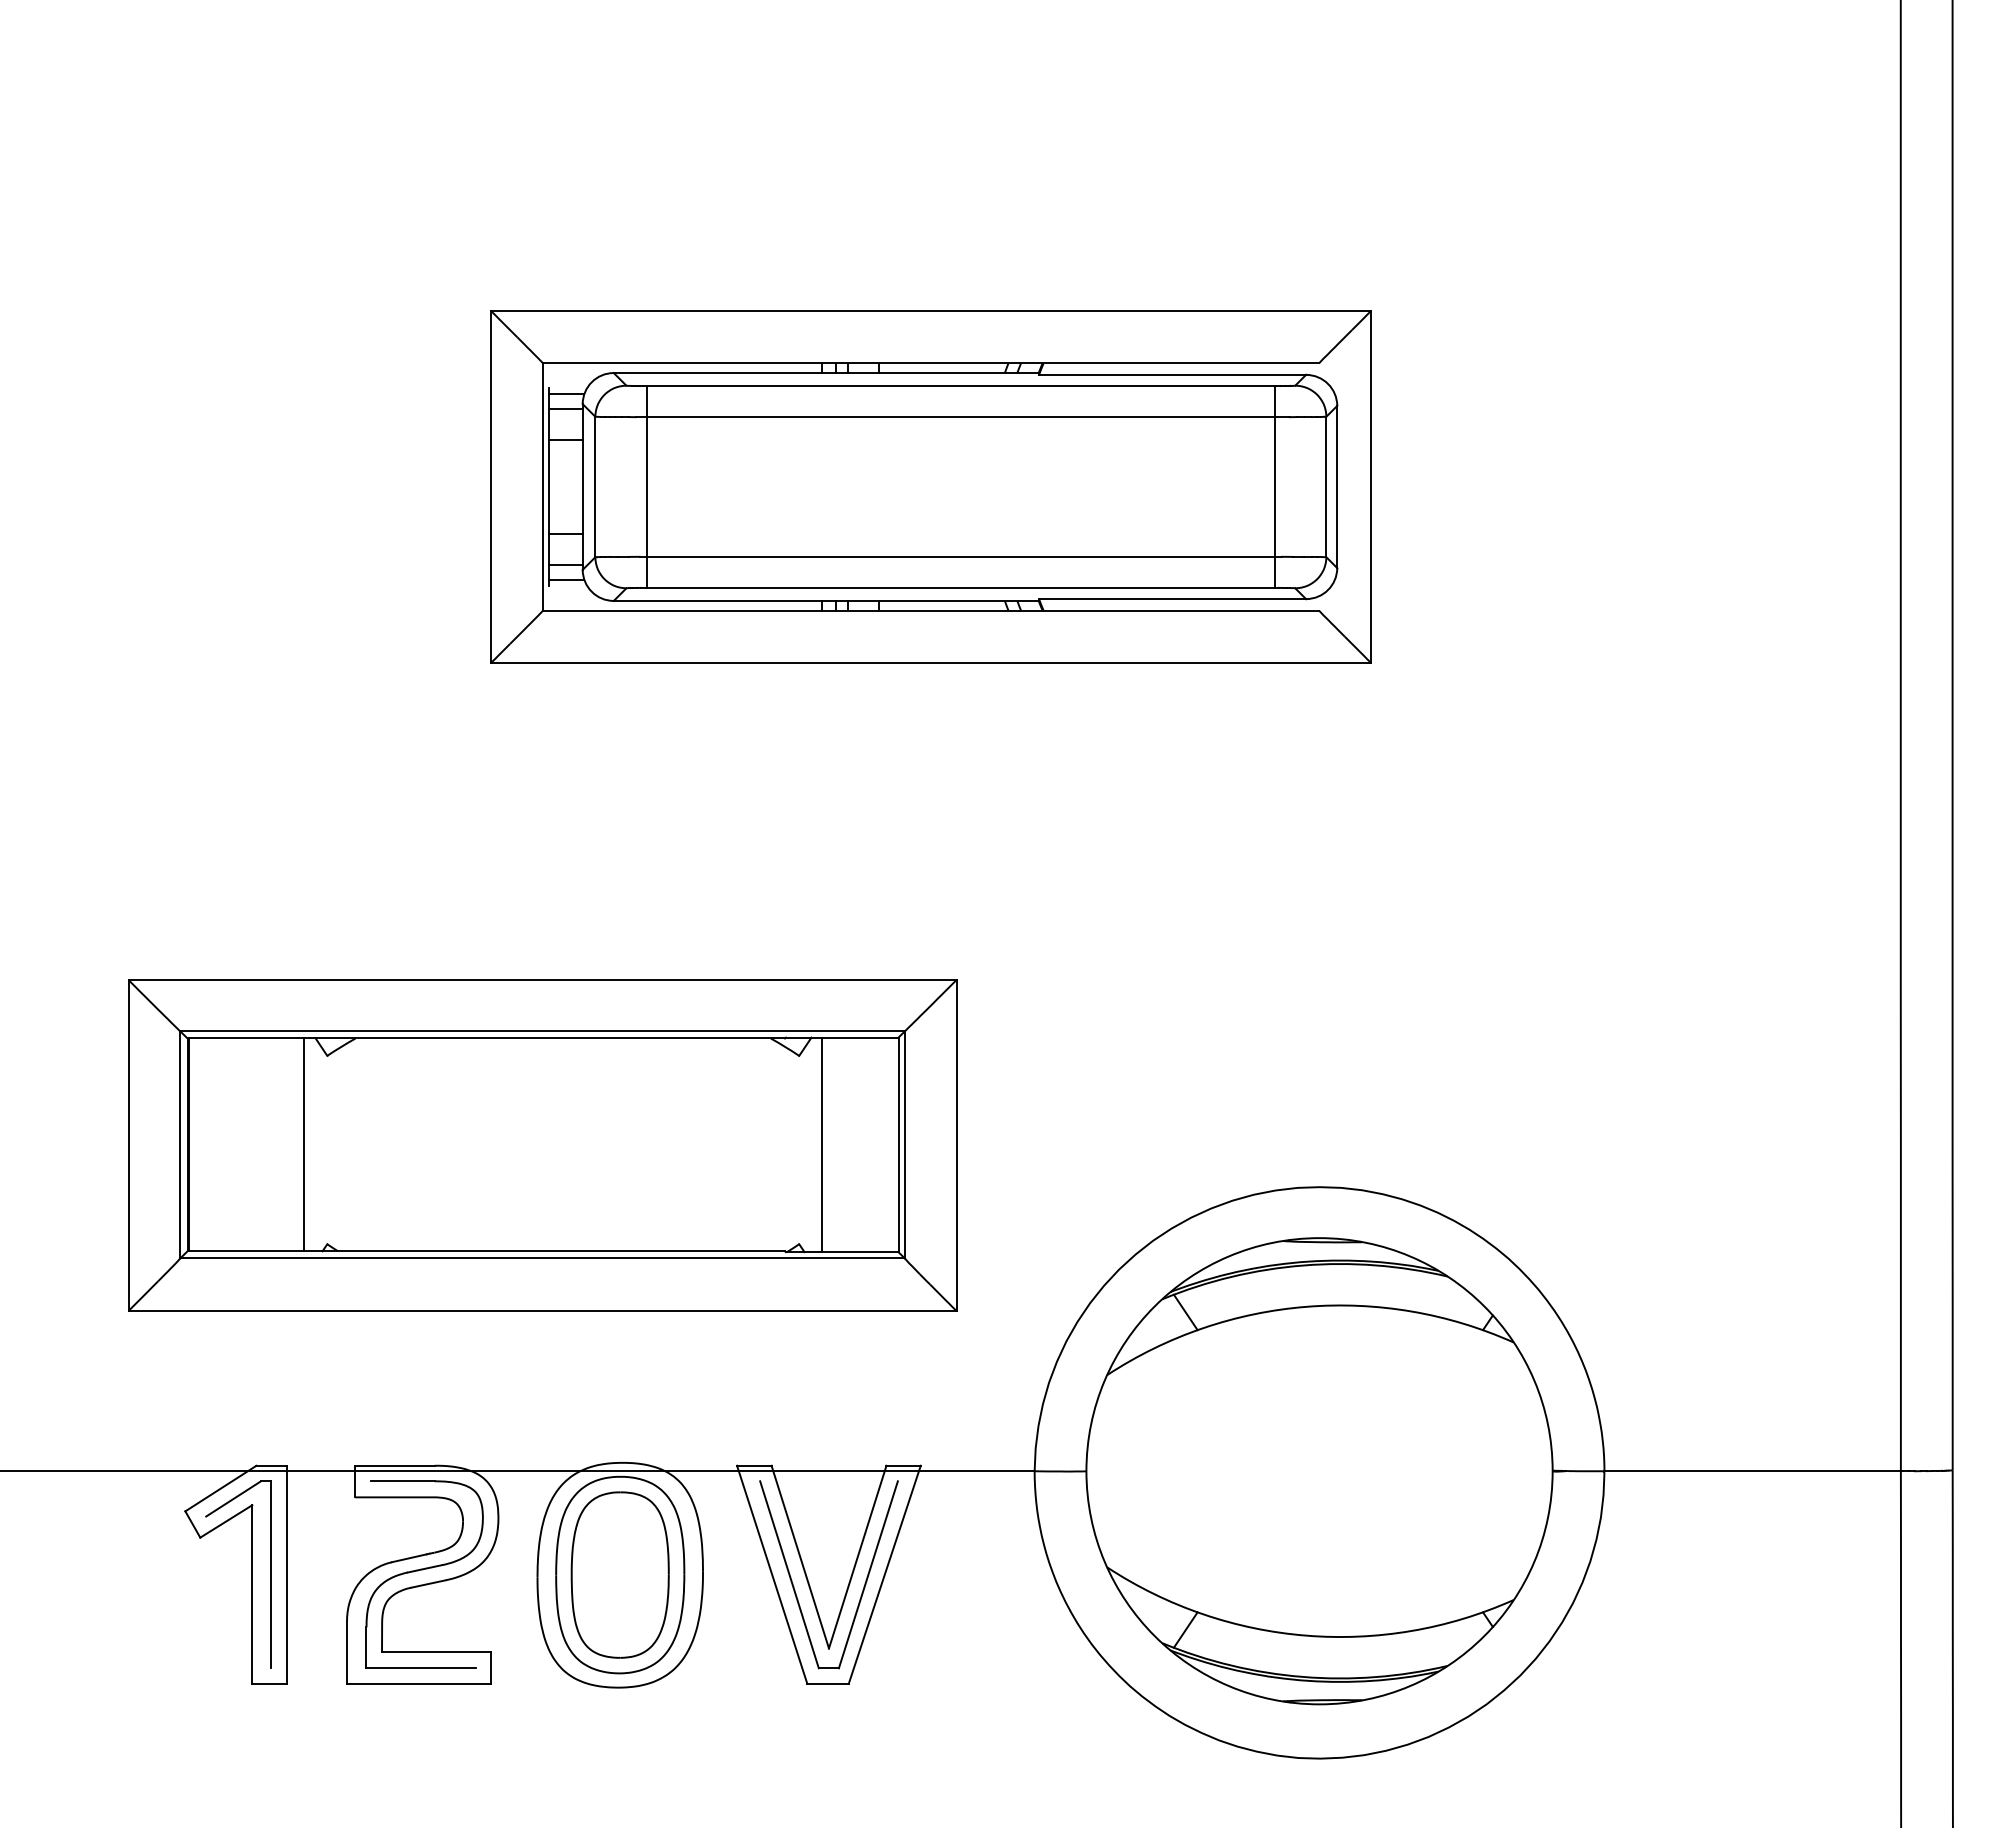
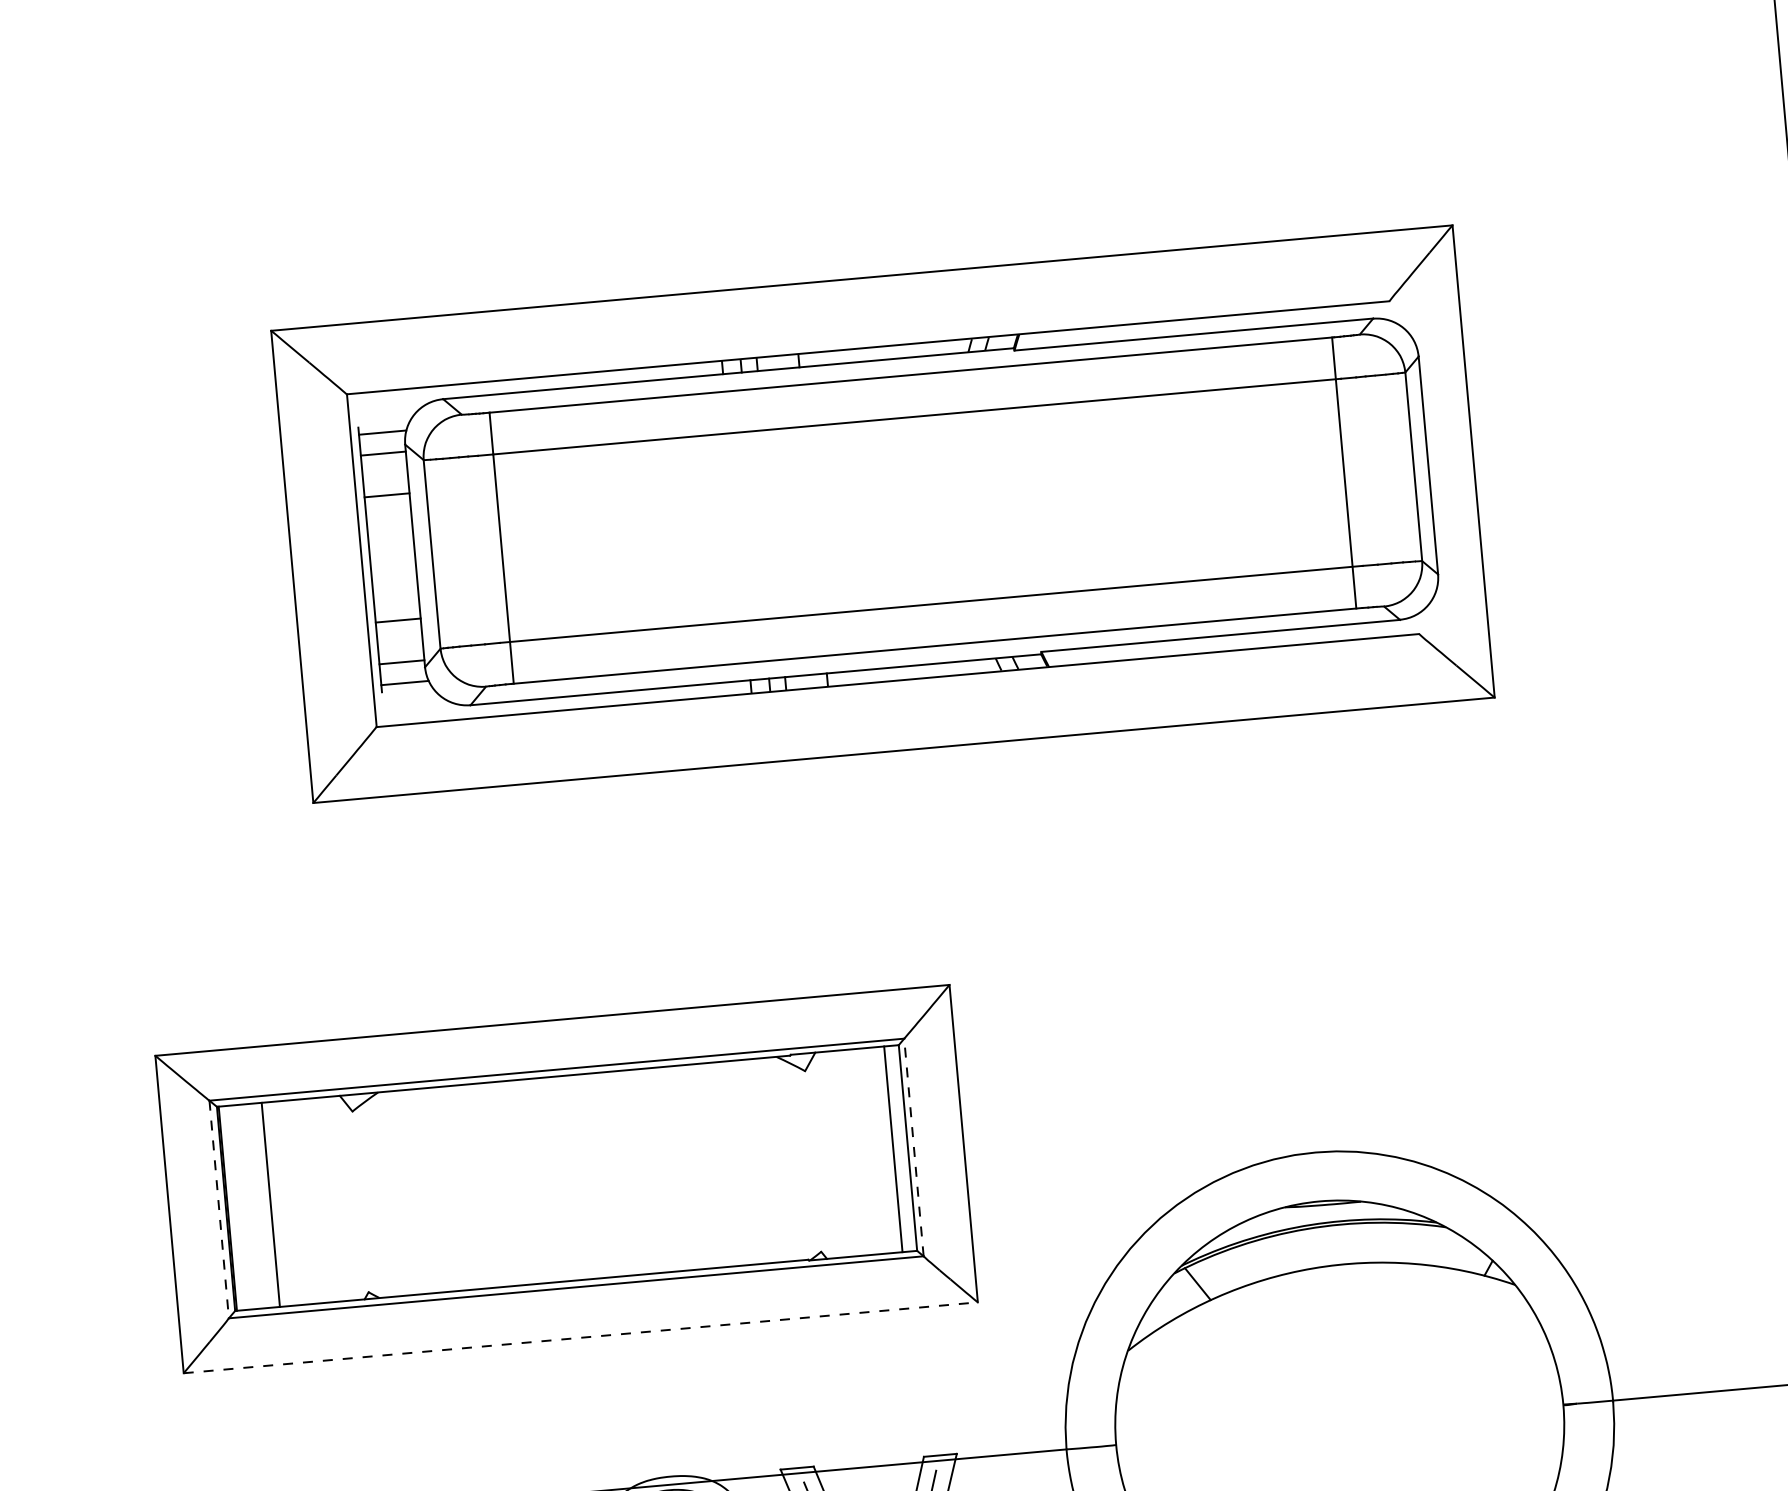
part: (930, 486) -> (882, 513), size x1.4
line: (304, 1144) -> (271, 1204), moved
line: (822, 1144) -> (893, 1148), moved
line: (904, 1144) -> (913, 1147), solid -> dashed
line: (180, 1145) -> (219, 1210), solid -> dashed
line: (542, 1310) -> (580, 1337), solid -> dashed

